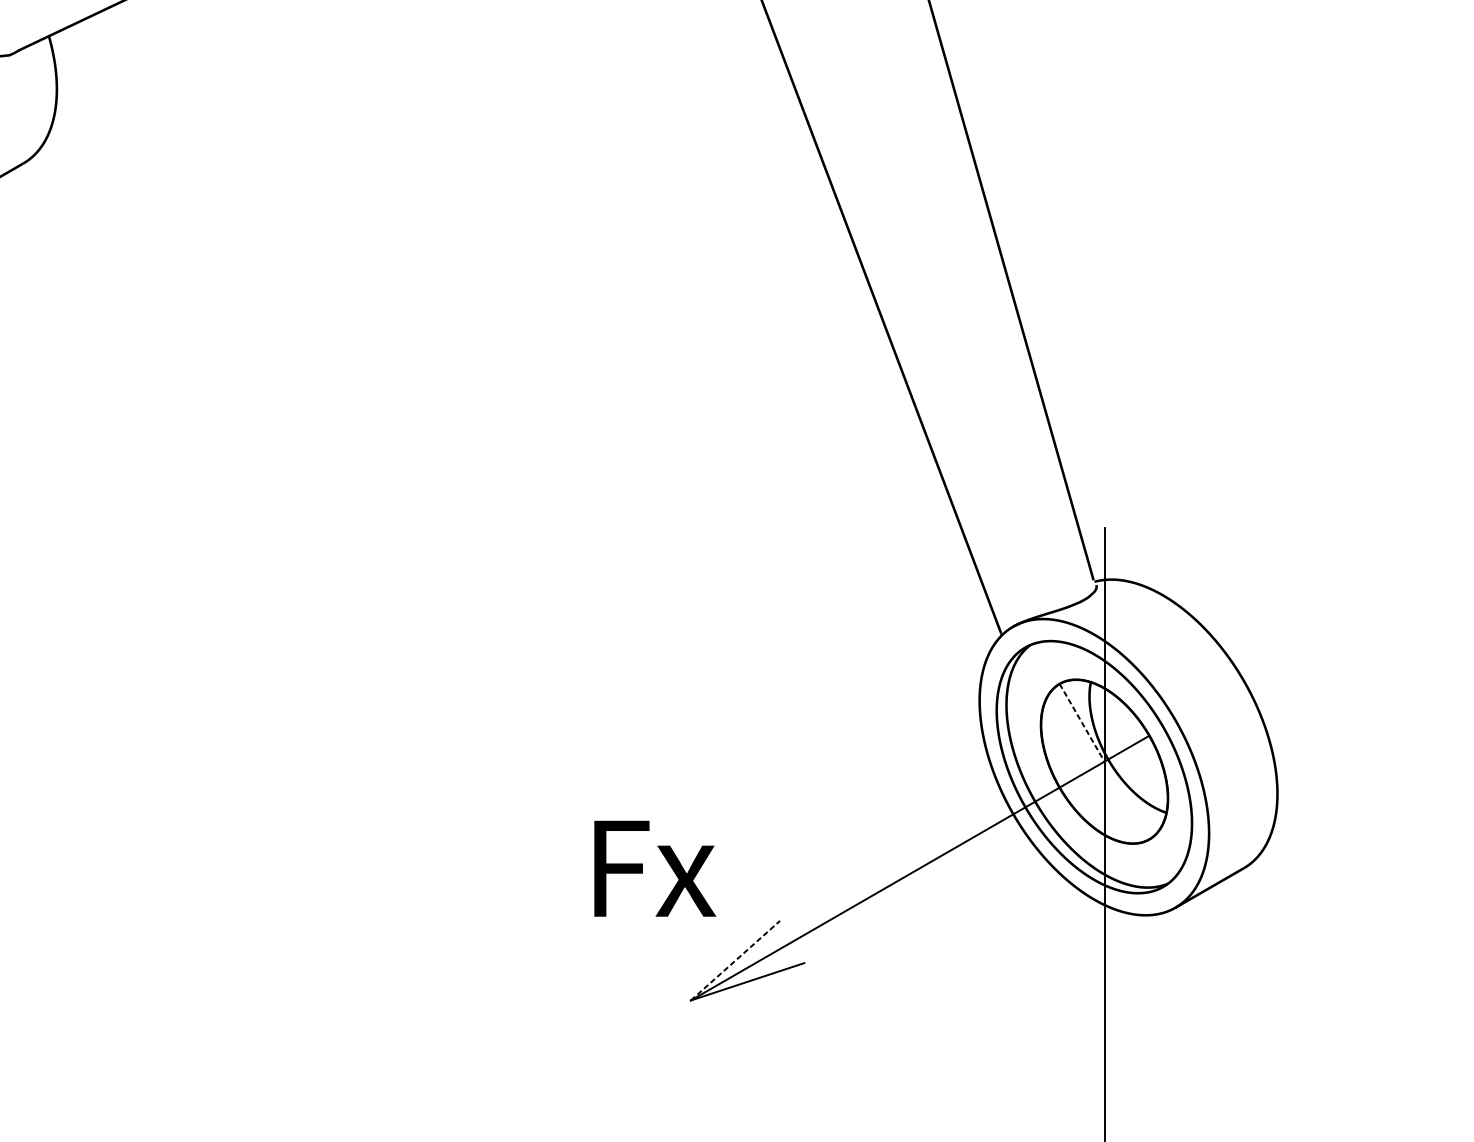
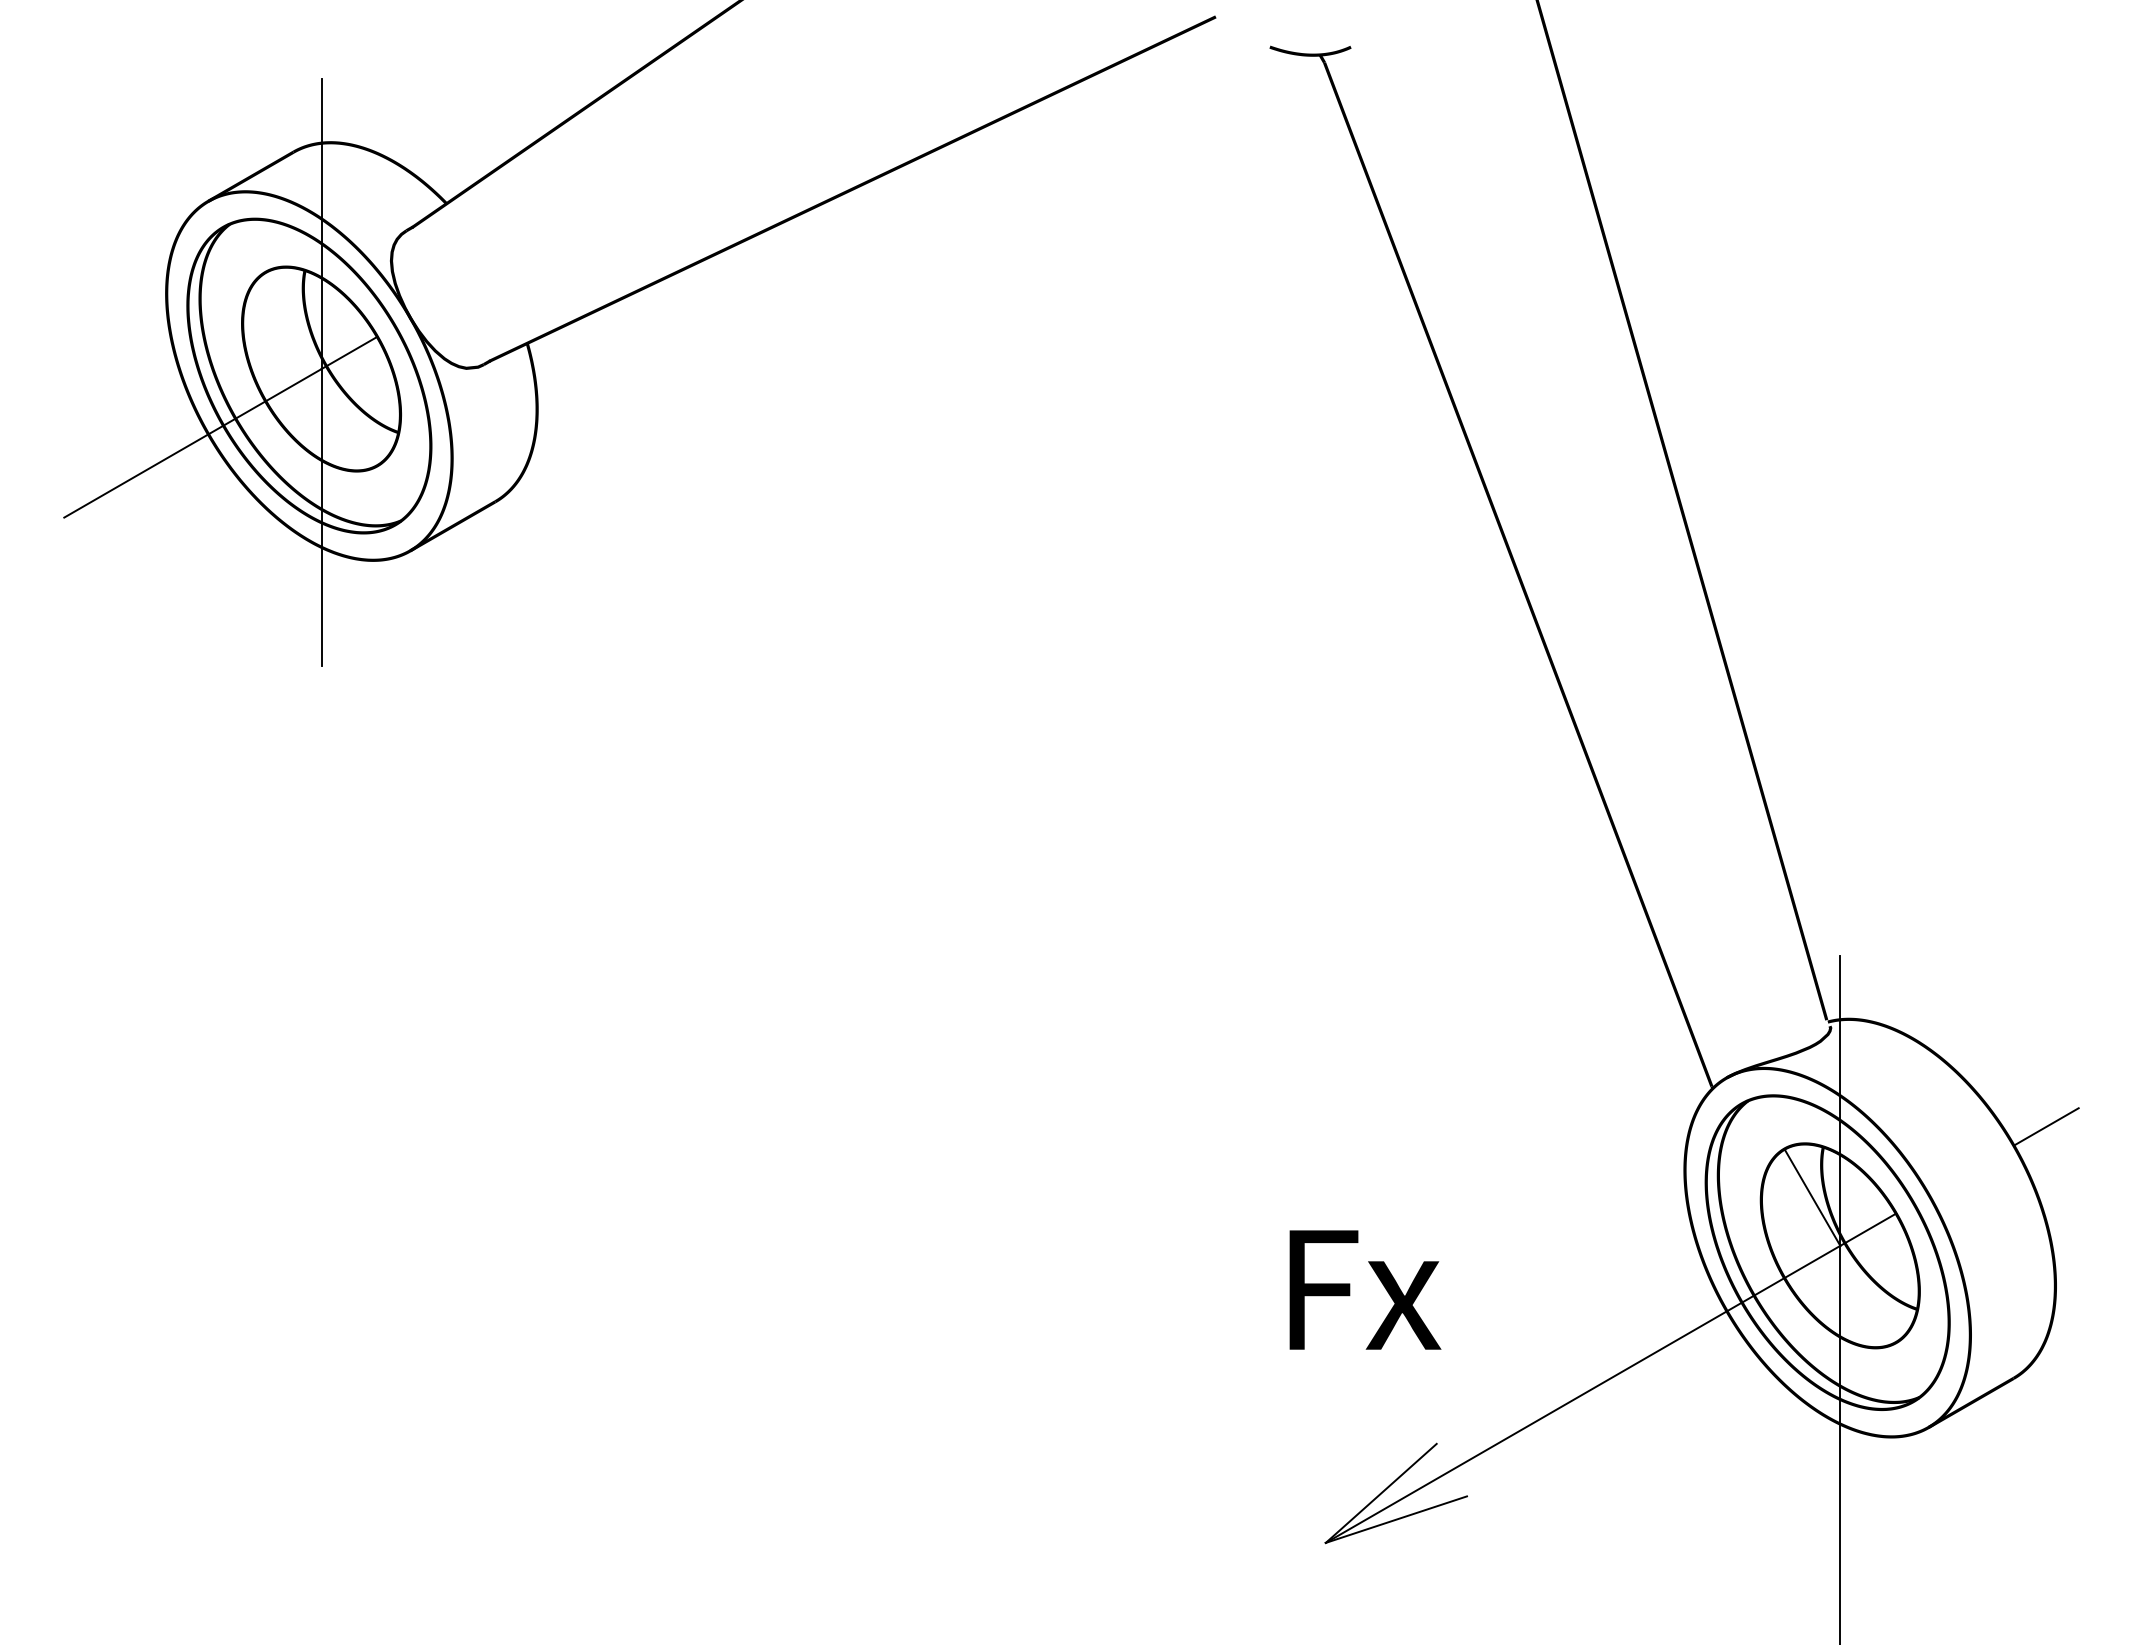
line: (1269, 665) -> (2045, 1126), added
line: (1082, 722) -> (1812, 1197), dashed -> solid
text: (655, 868) -> (1365, 1289), moved
line: (735, 960) -> (1381, 1493), dashed -> solid

